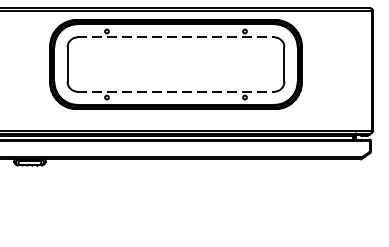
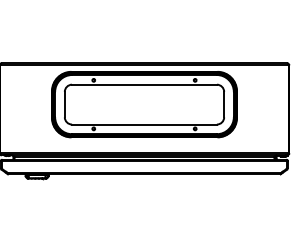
line: (177, 37) -> (145, 84), dashed -> solid
line: (177, 91) -> (145, 124), dashed -> solid

